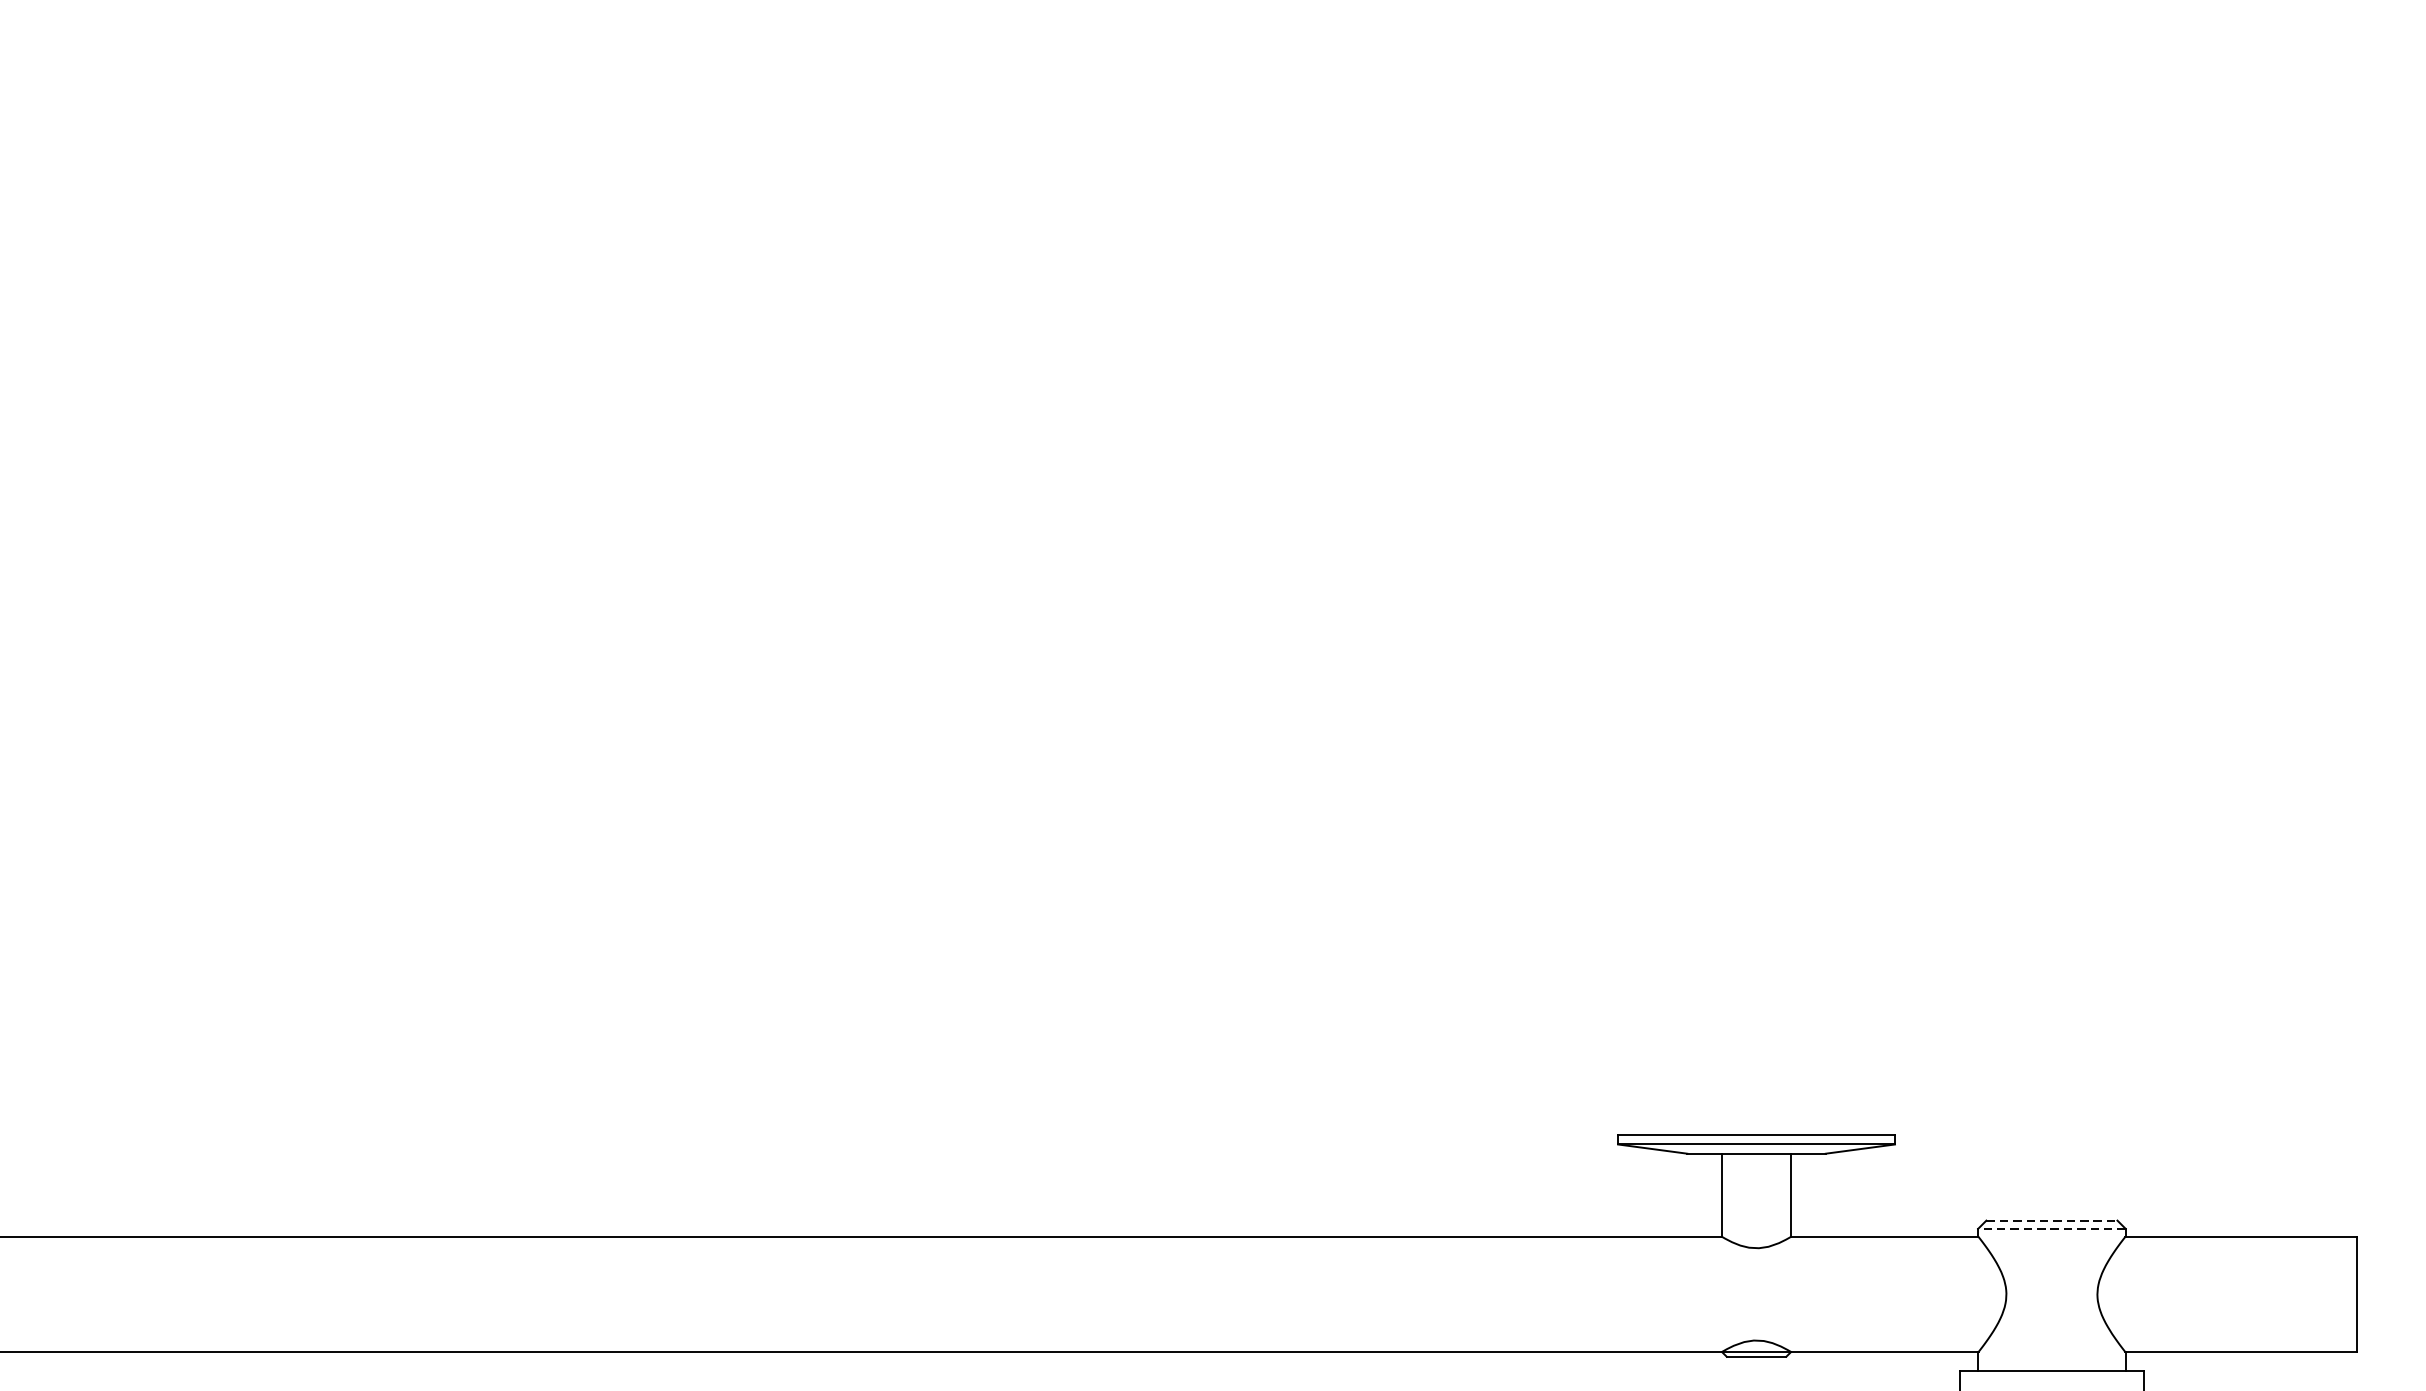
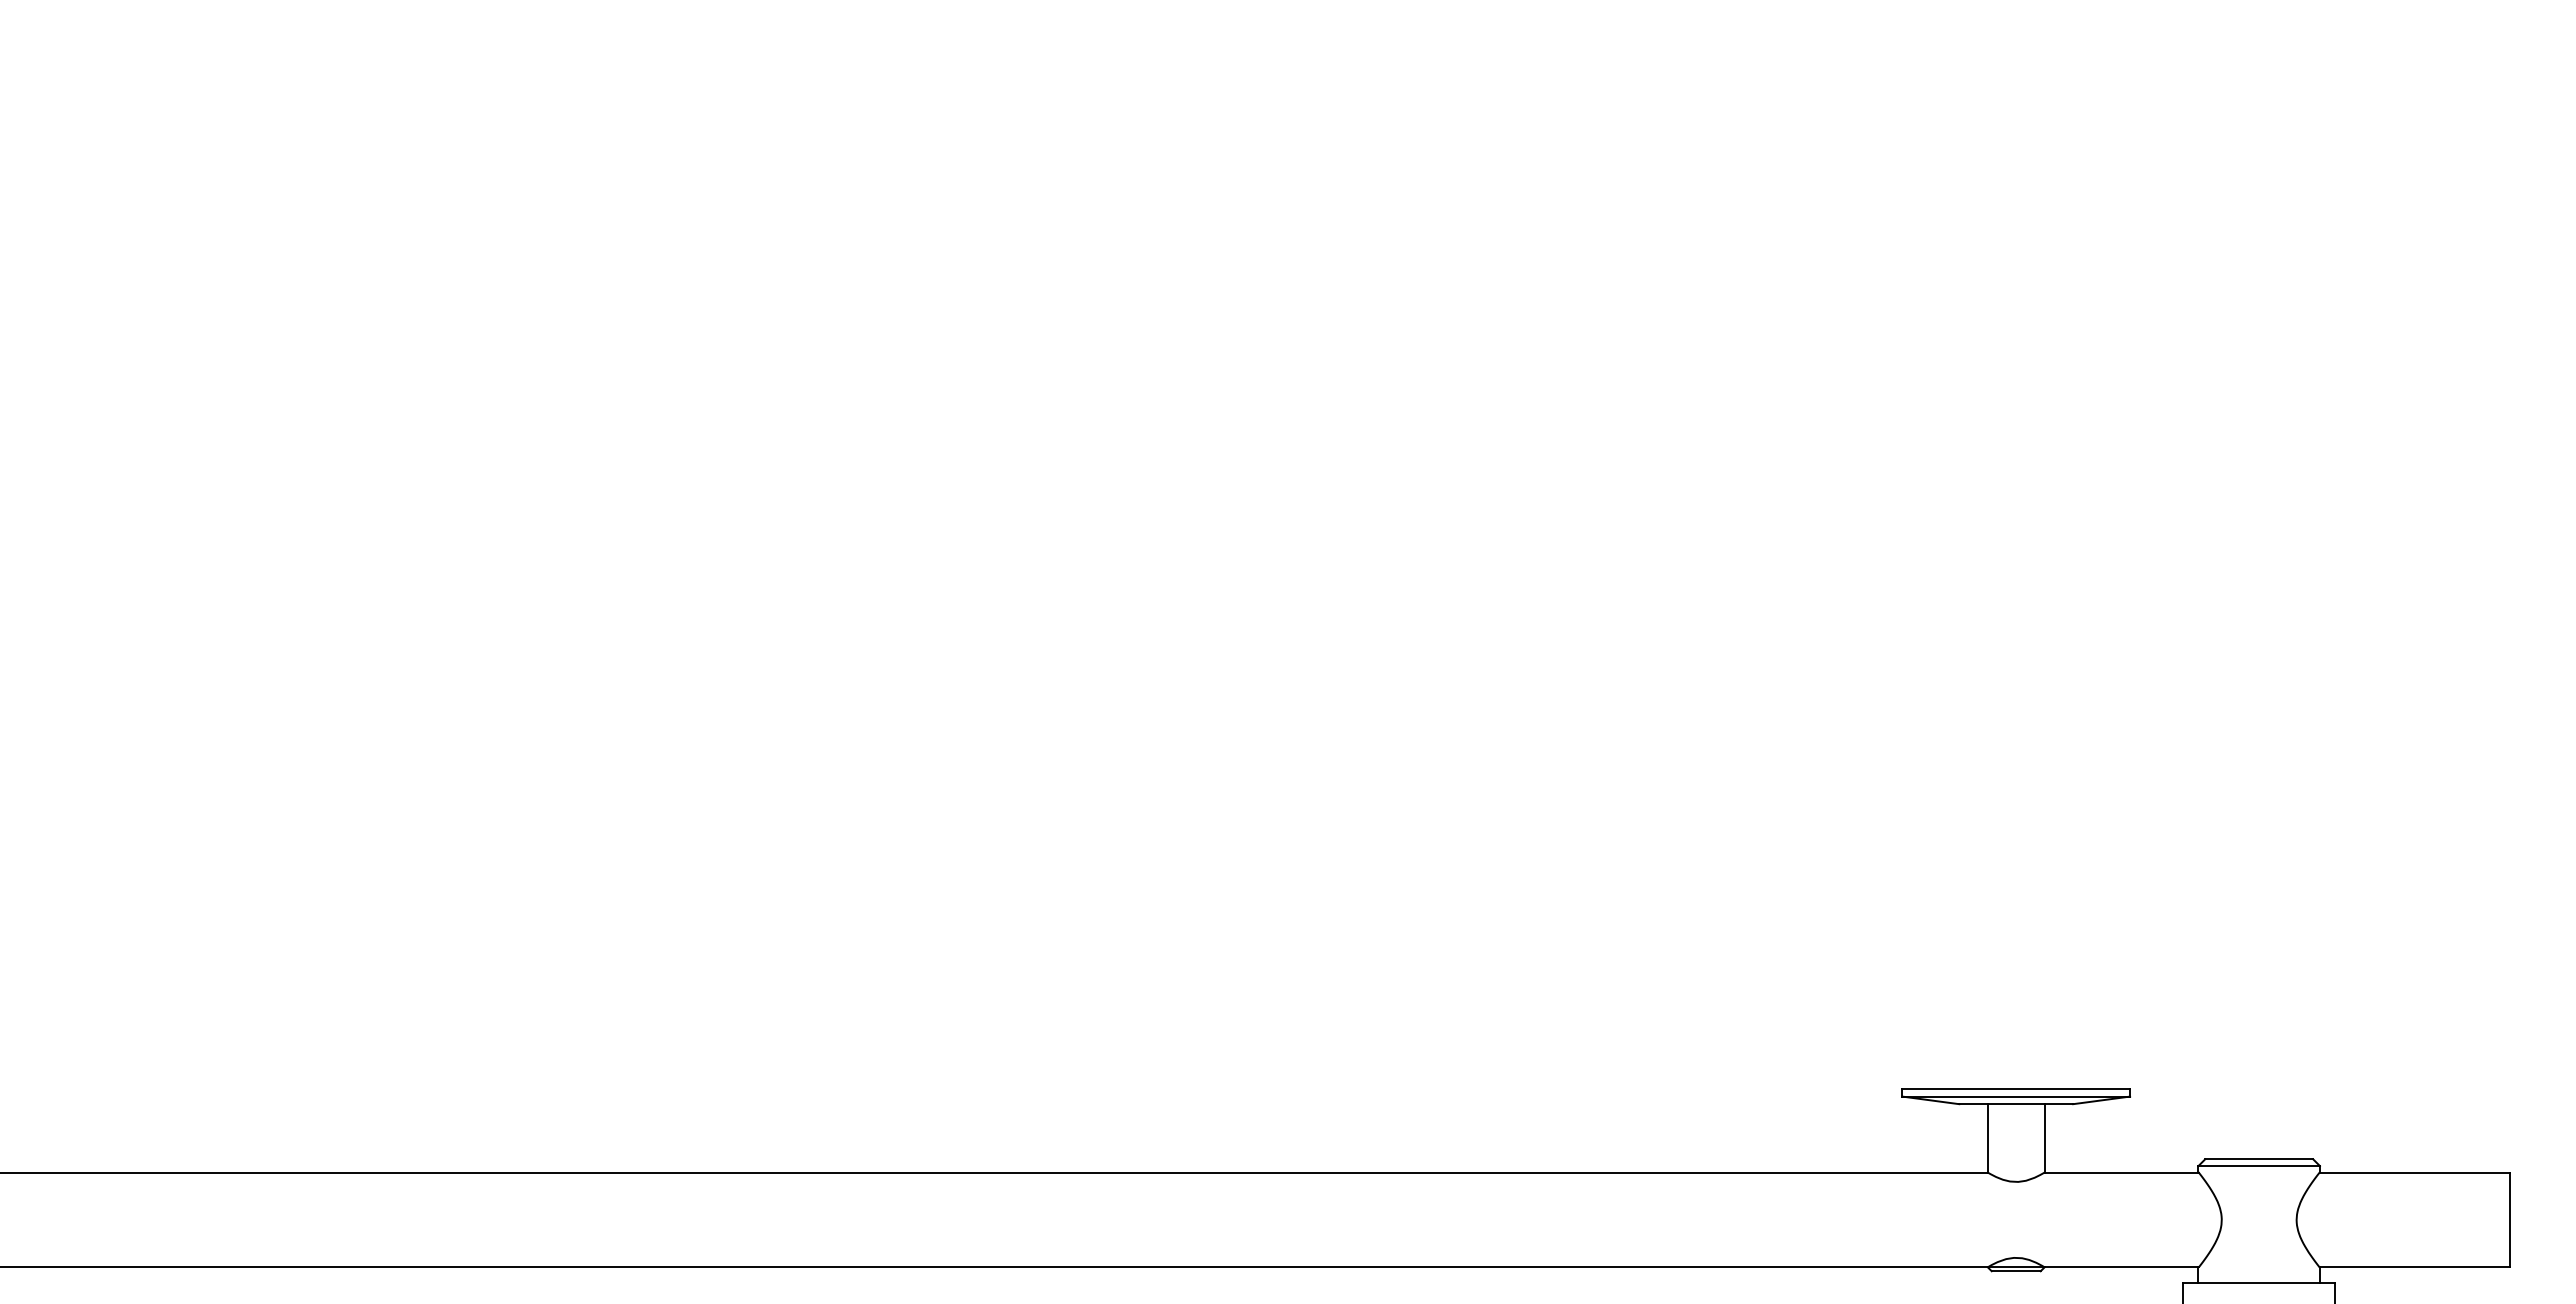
line: (2052, 1220) -> (2259, 1159), dashed -> solid
line: (2052, 1229) -> (2259, 1166), dashed -> solid

